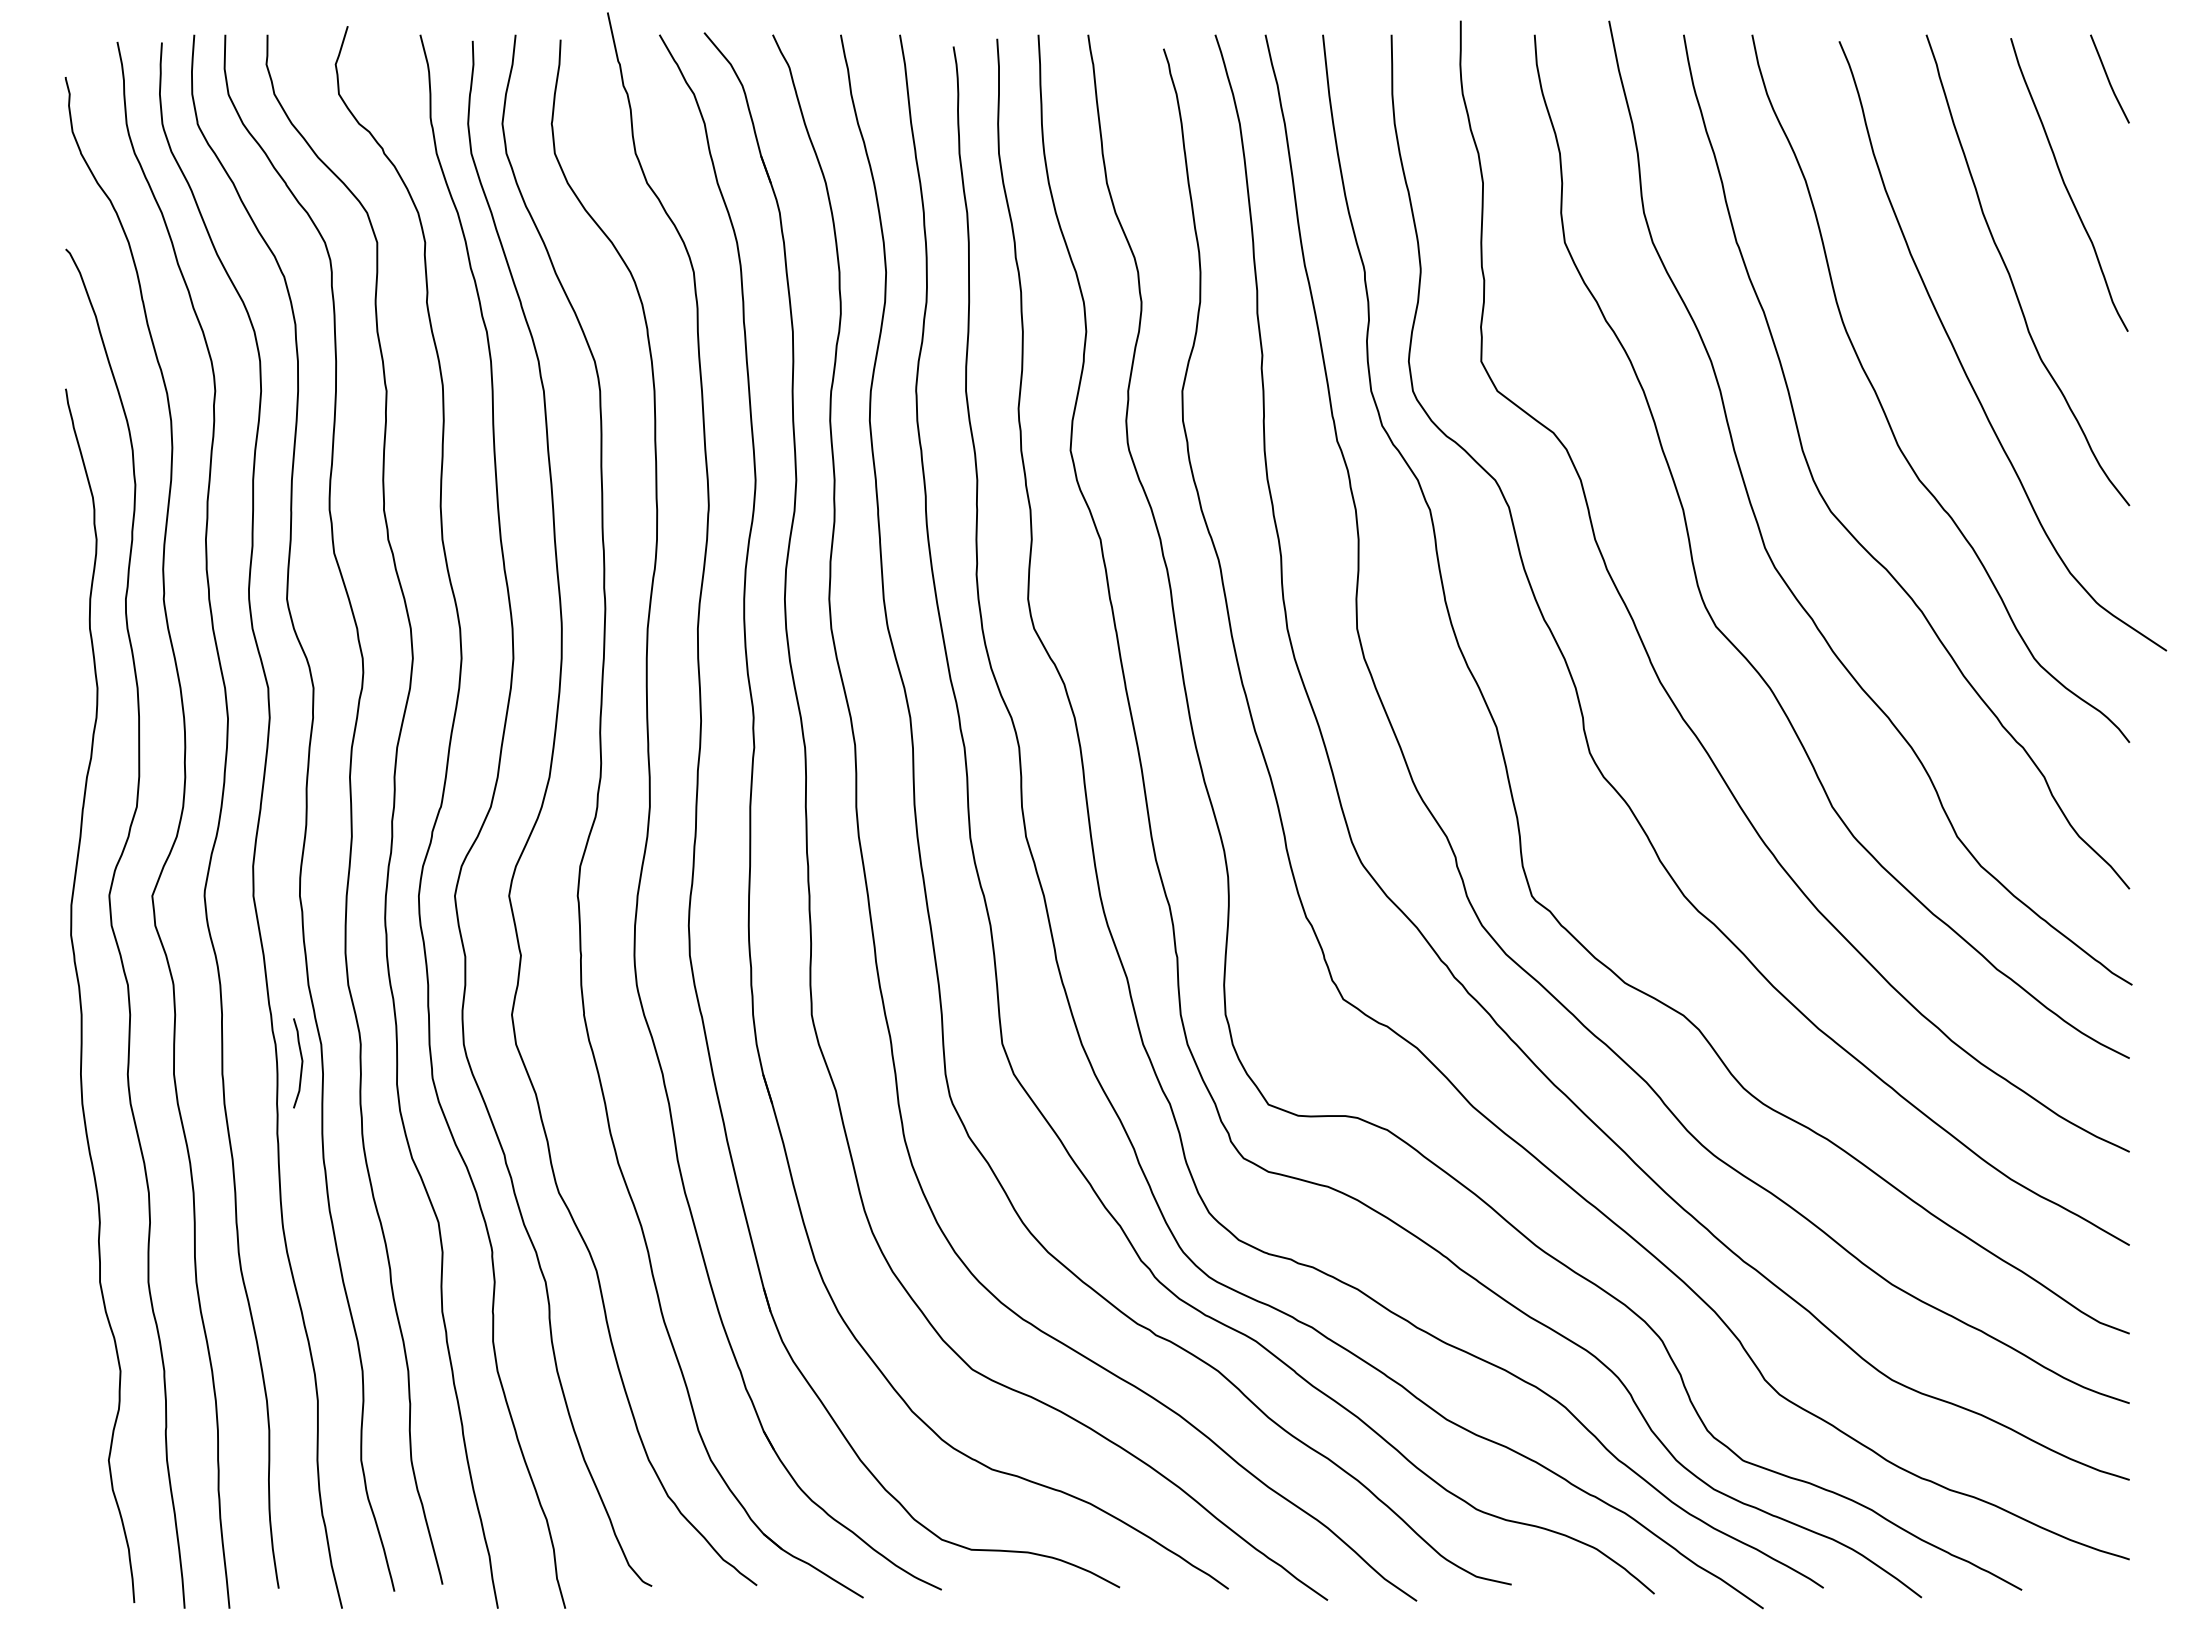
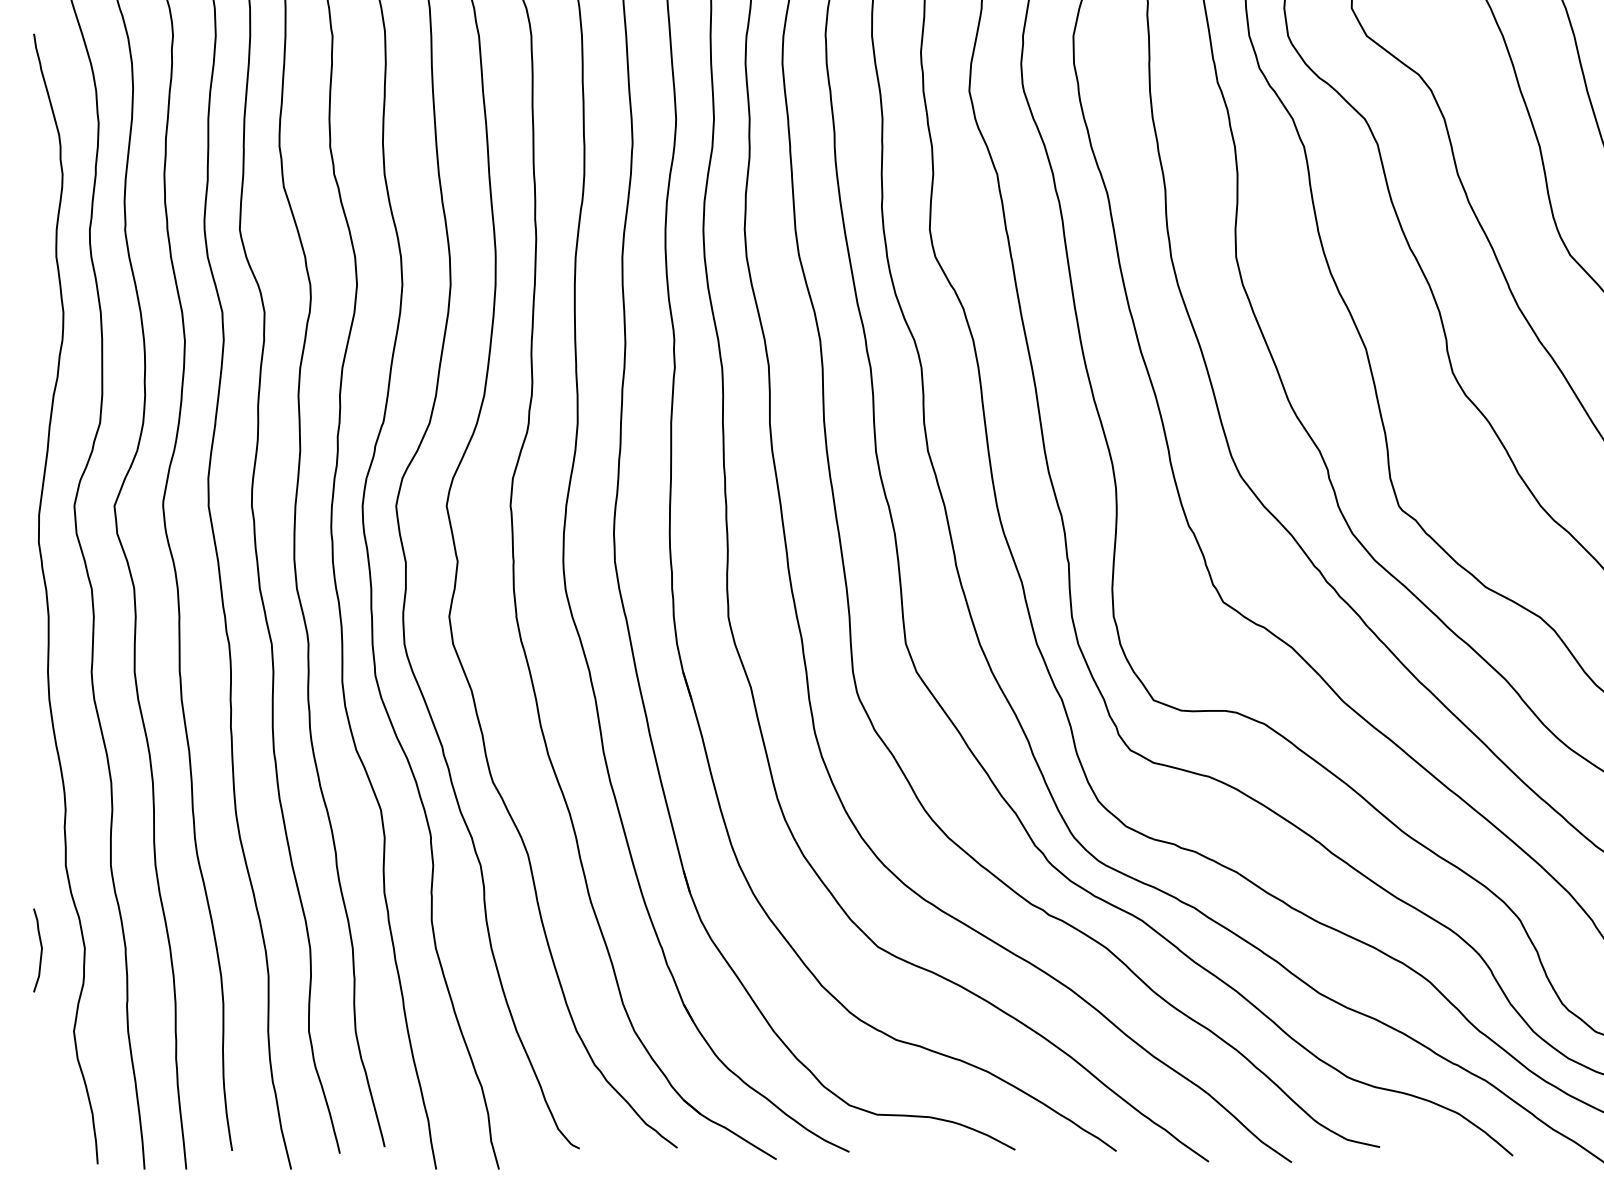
curve: (301, 1063) -> (41, 950), moved

